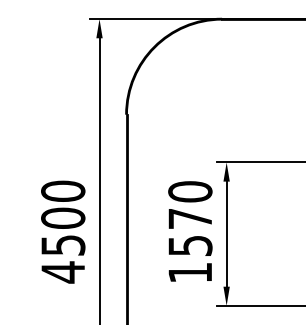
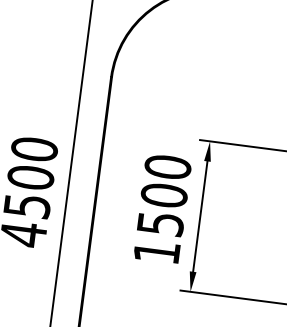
text: (190, 218) -> (164, 195), 1570 -> 1500

